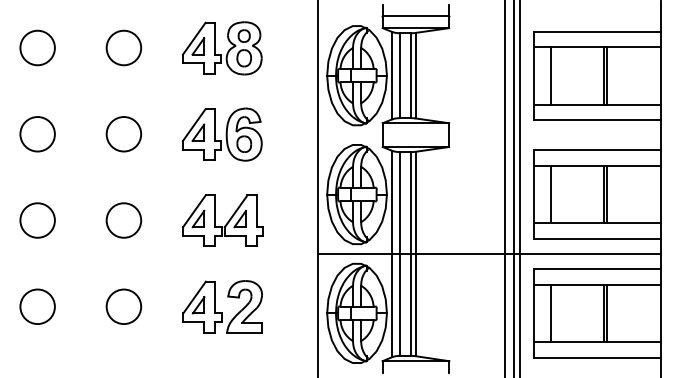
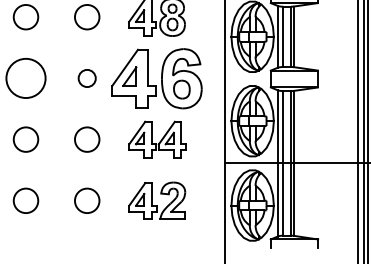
circle: (37, 134) -> (25, 78), size x1.6
circle: (123, 134) -> (86, 78), size x0.7
part: (222, 134) -> (157, 78), size x1.6

